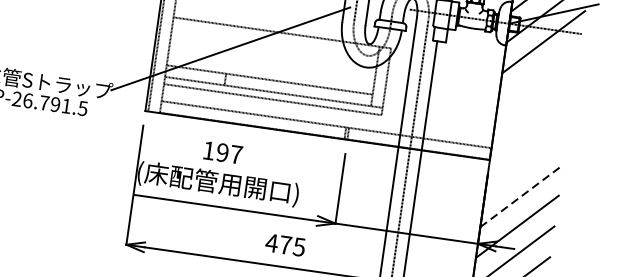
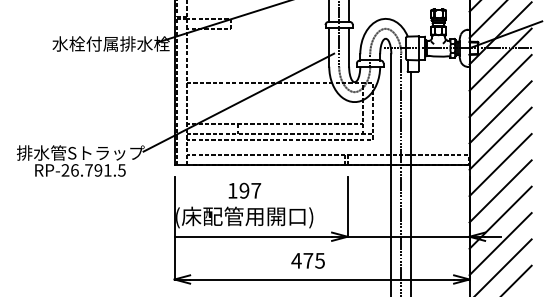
line: (539, 72) -> (500, 85), added
line: (534, 103) -> (500, 112), added
line: (530, 134) -> (500, 138), added
line: (525, 165) -> (500, 165), added
line: (521, 196) -> (500, 191), dashed -> solid

